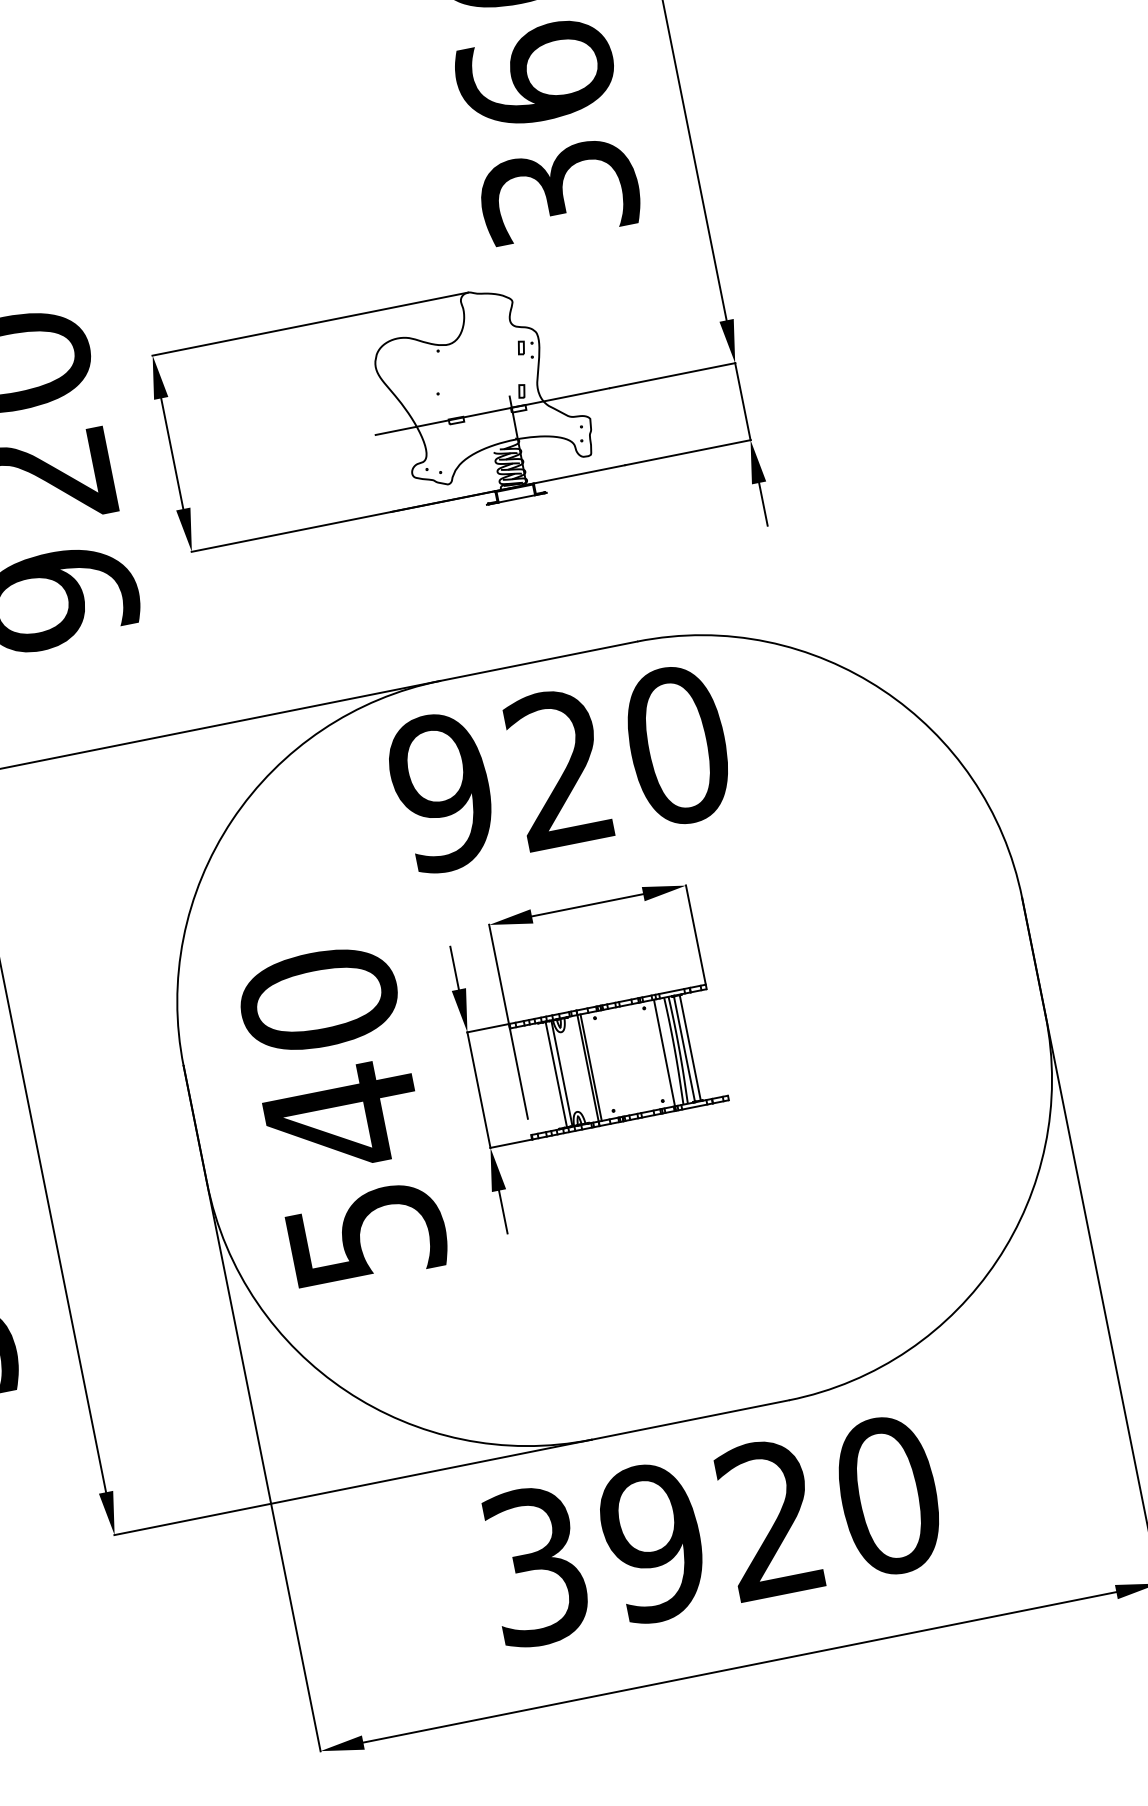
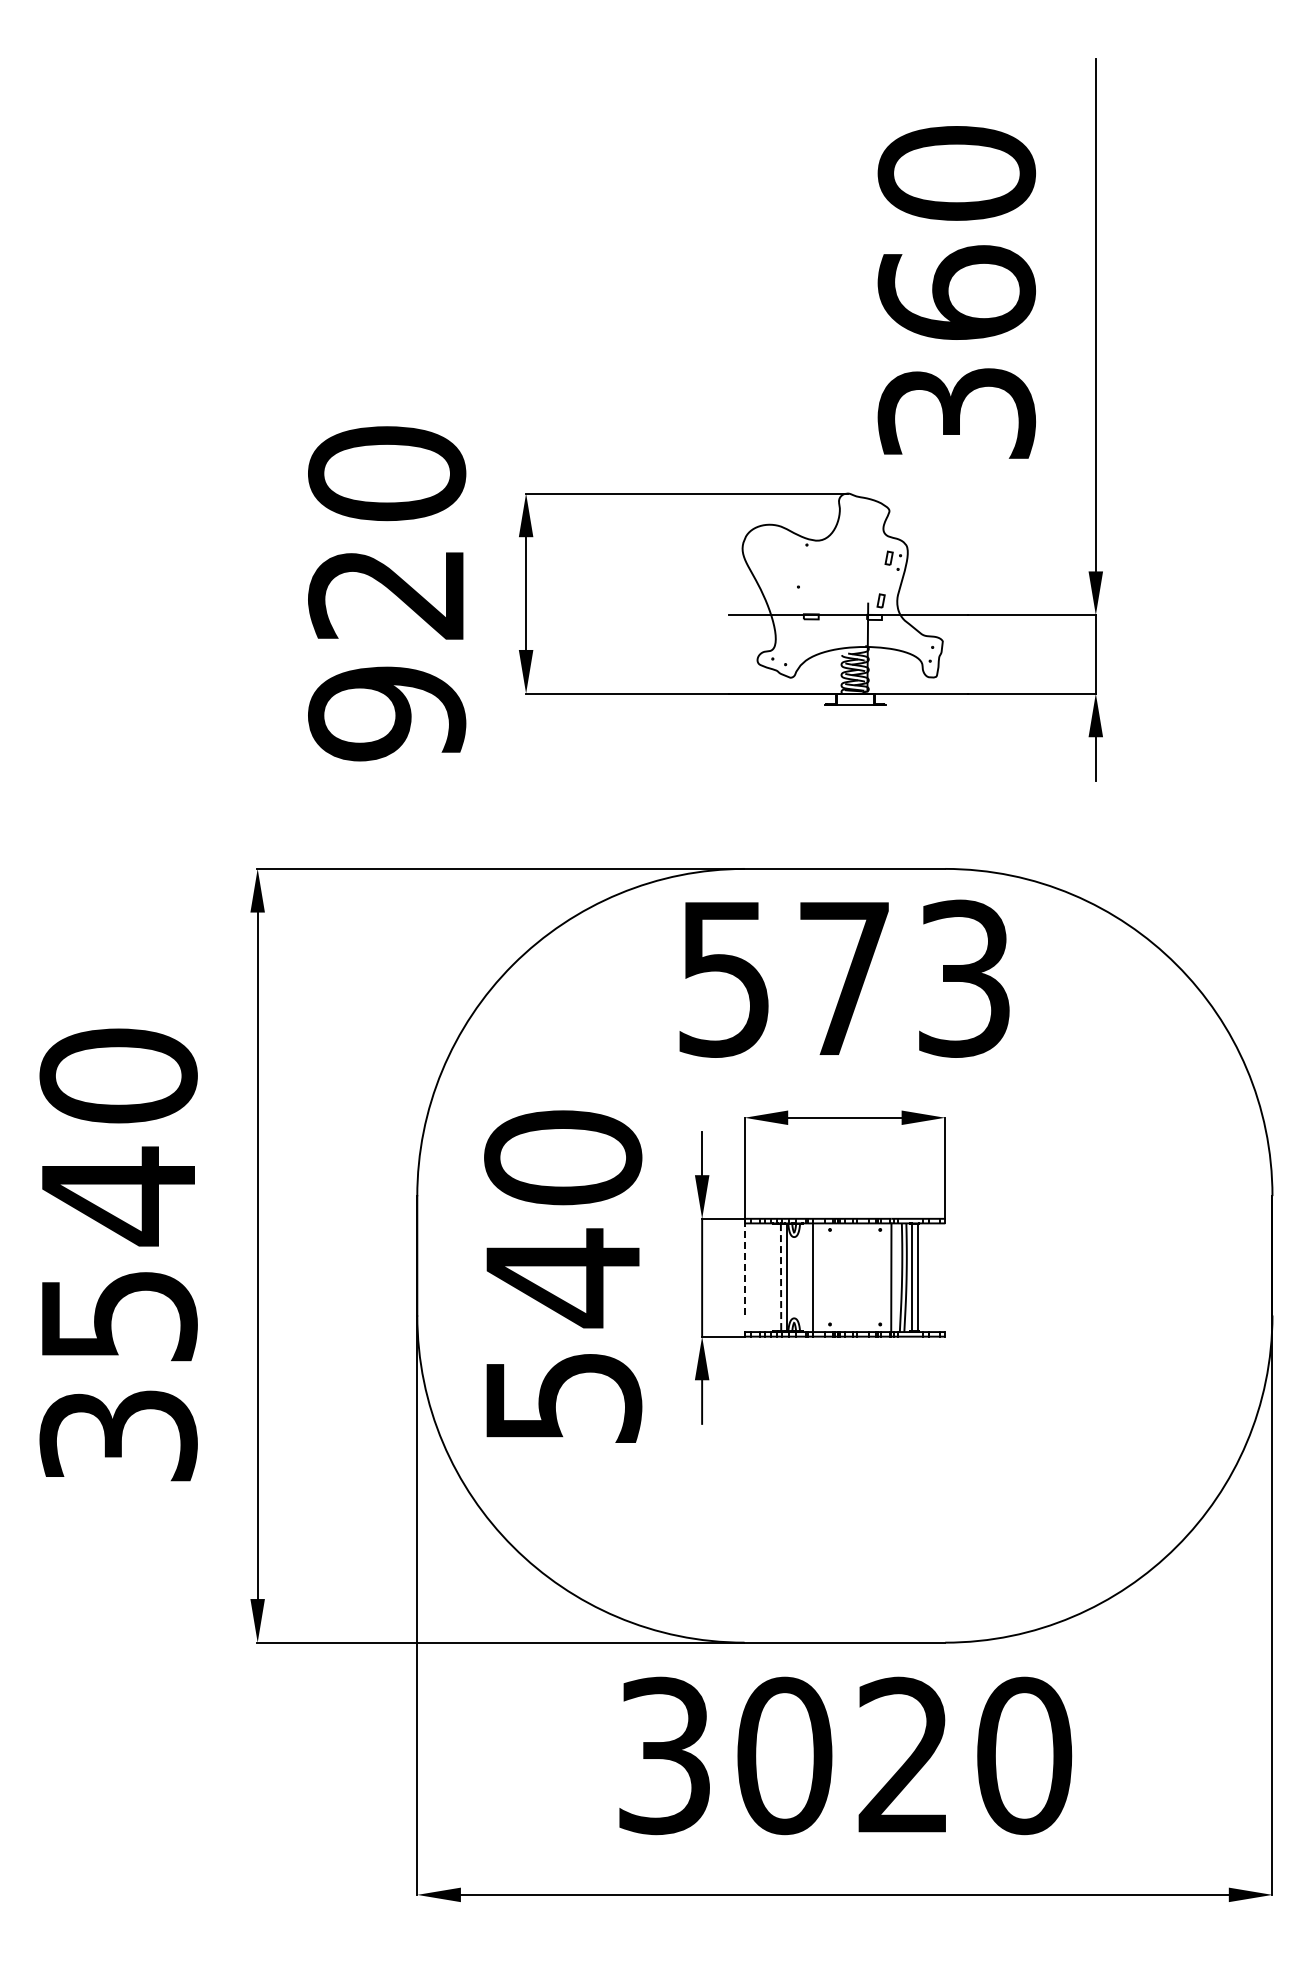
text: (559, 768) -> (844, 978), 920 -> 573
line: (591, 1067) -> (816, 1277), removed
line: (518, 1070) -> (744, 1266), solid -> dashed
line: (556, 1074) -> (781, 1277), solid -> dashed
text: (653, 1542) -> (784, 1755), 3920 -> 3020

